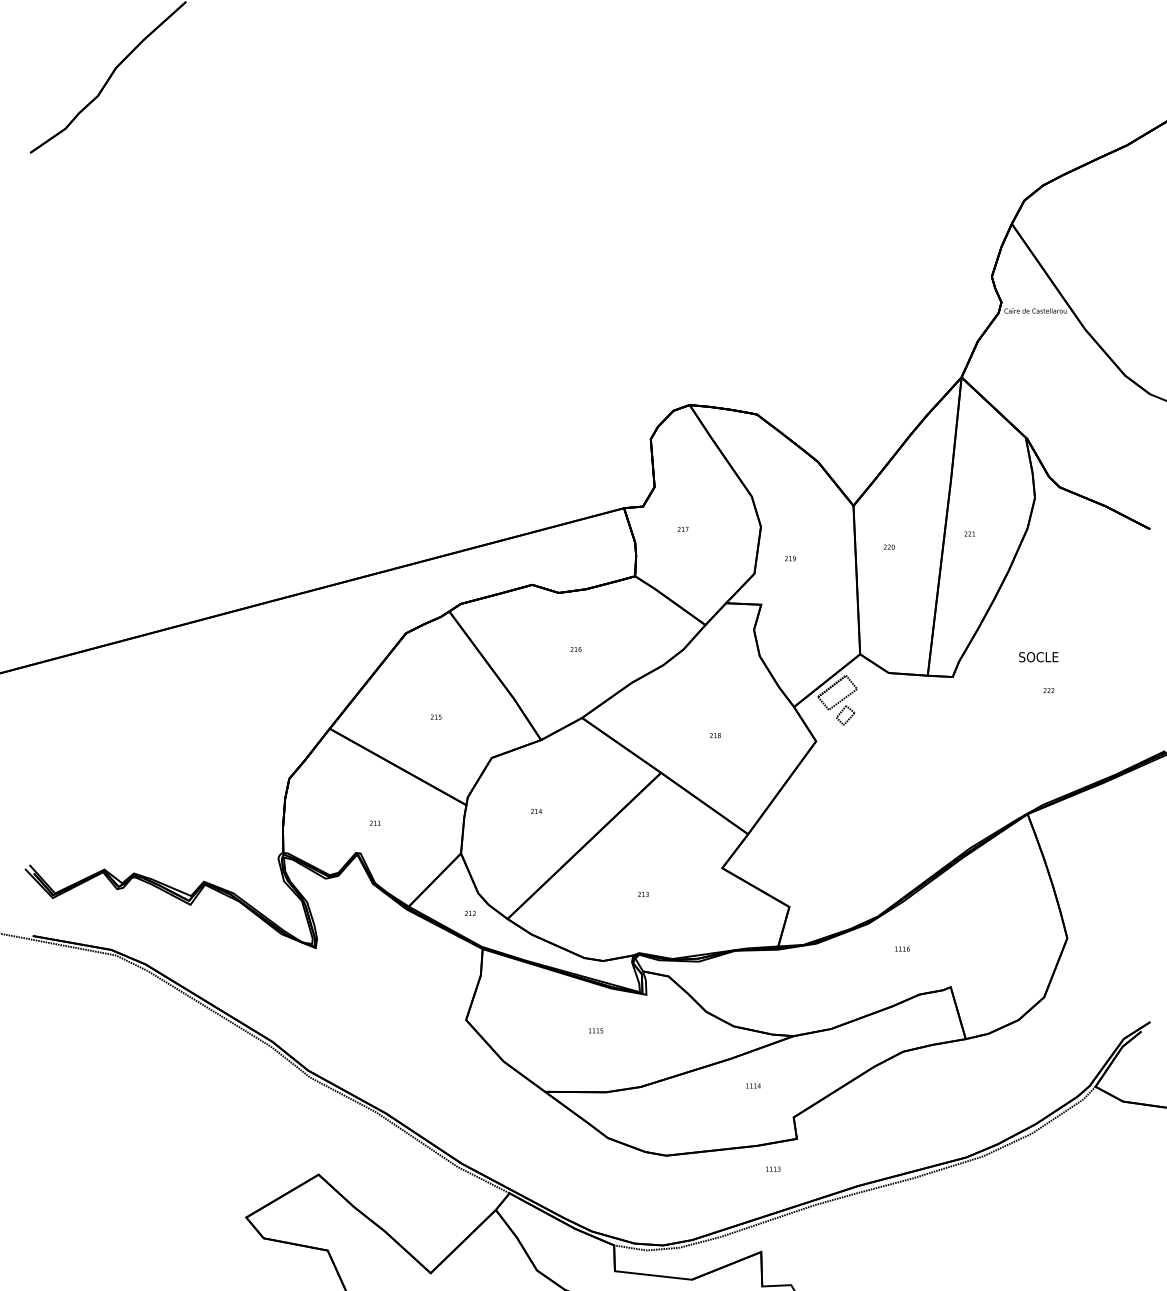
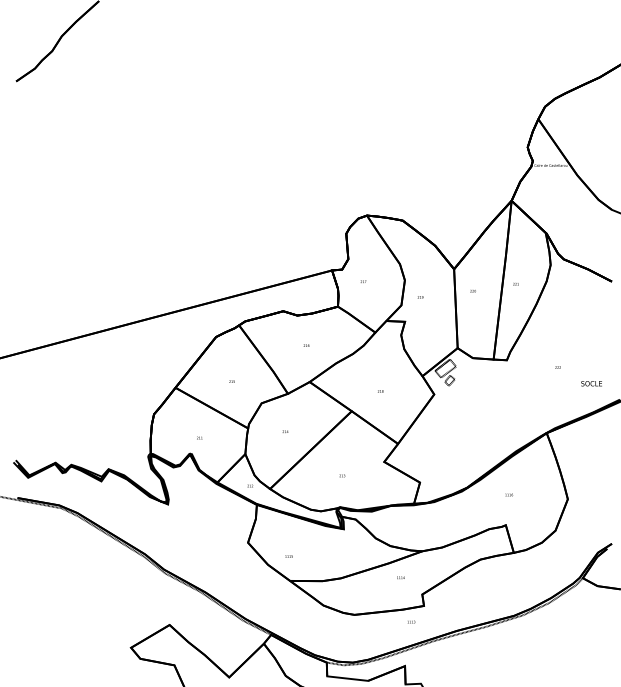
text: (1038, 656) -> (591, 383), moved
text: (903, 948) -> (509, 494), moved
text: (594, 1030) -> (288, 556), moved

